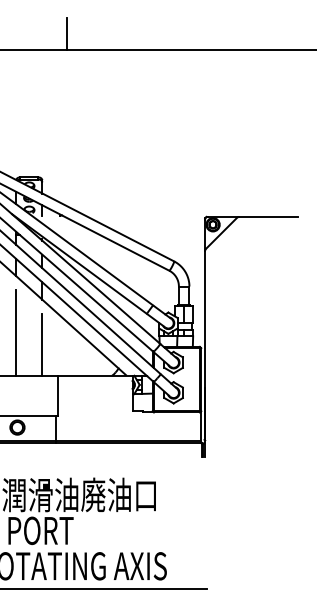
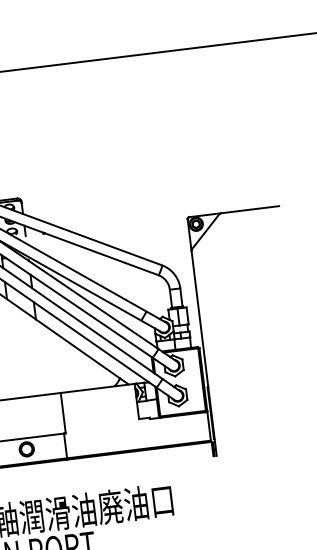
line: (67, 33) -> (28, 52), removed
line: (16, 332) -> (14, 355), removed
line: (42, 344) -> (41, 363), removed

